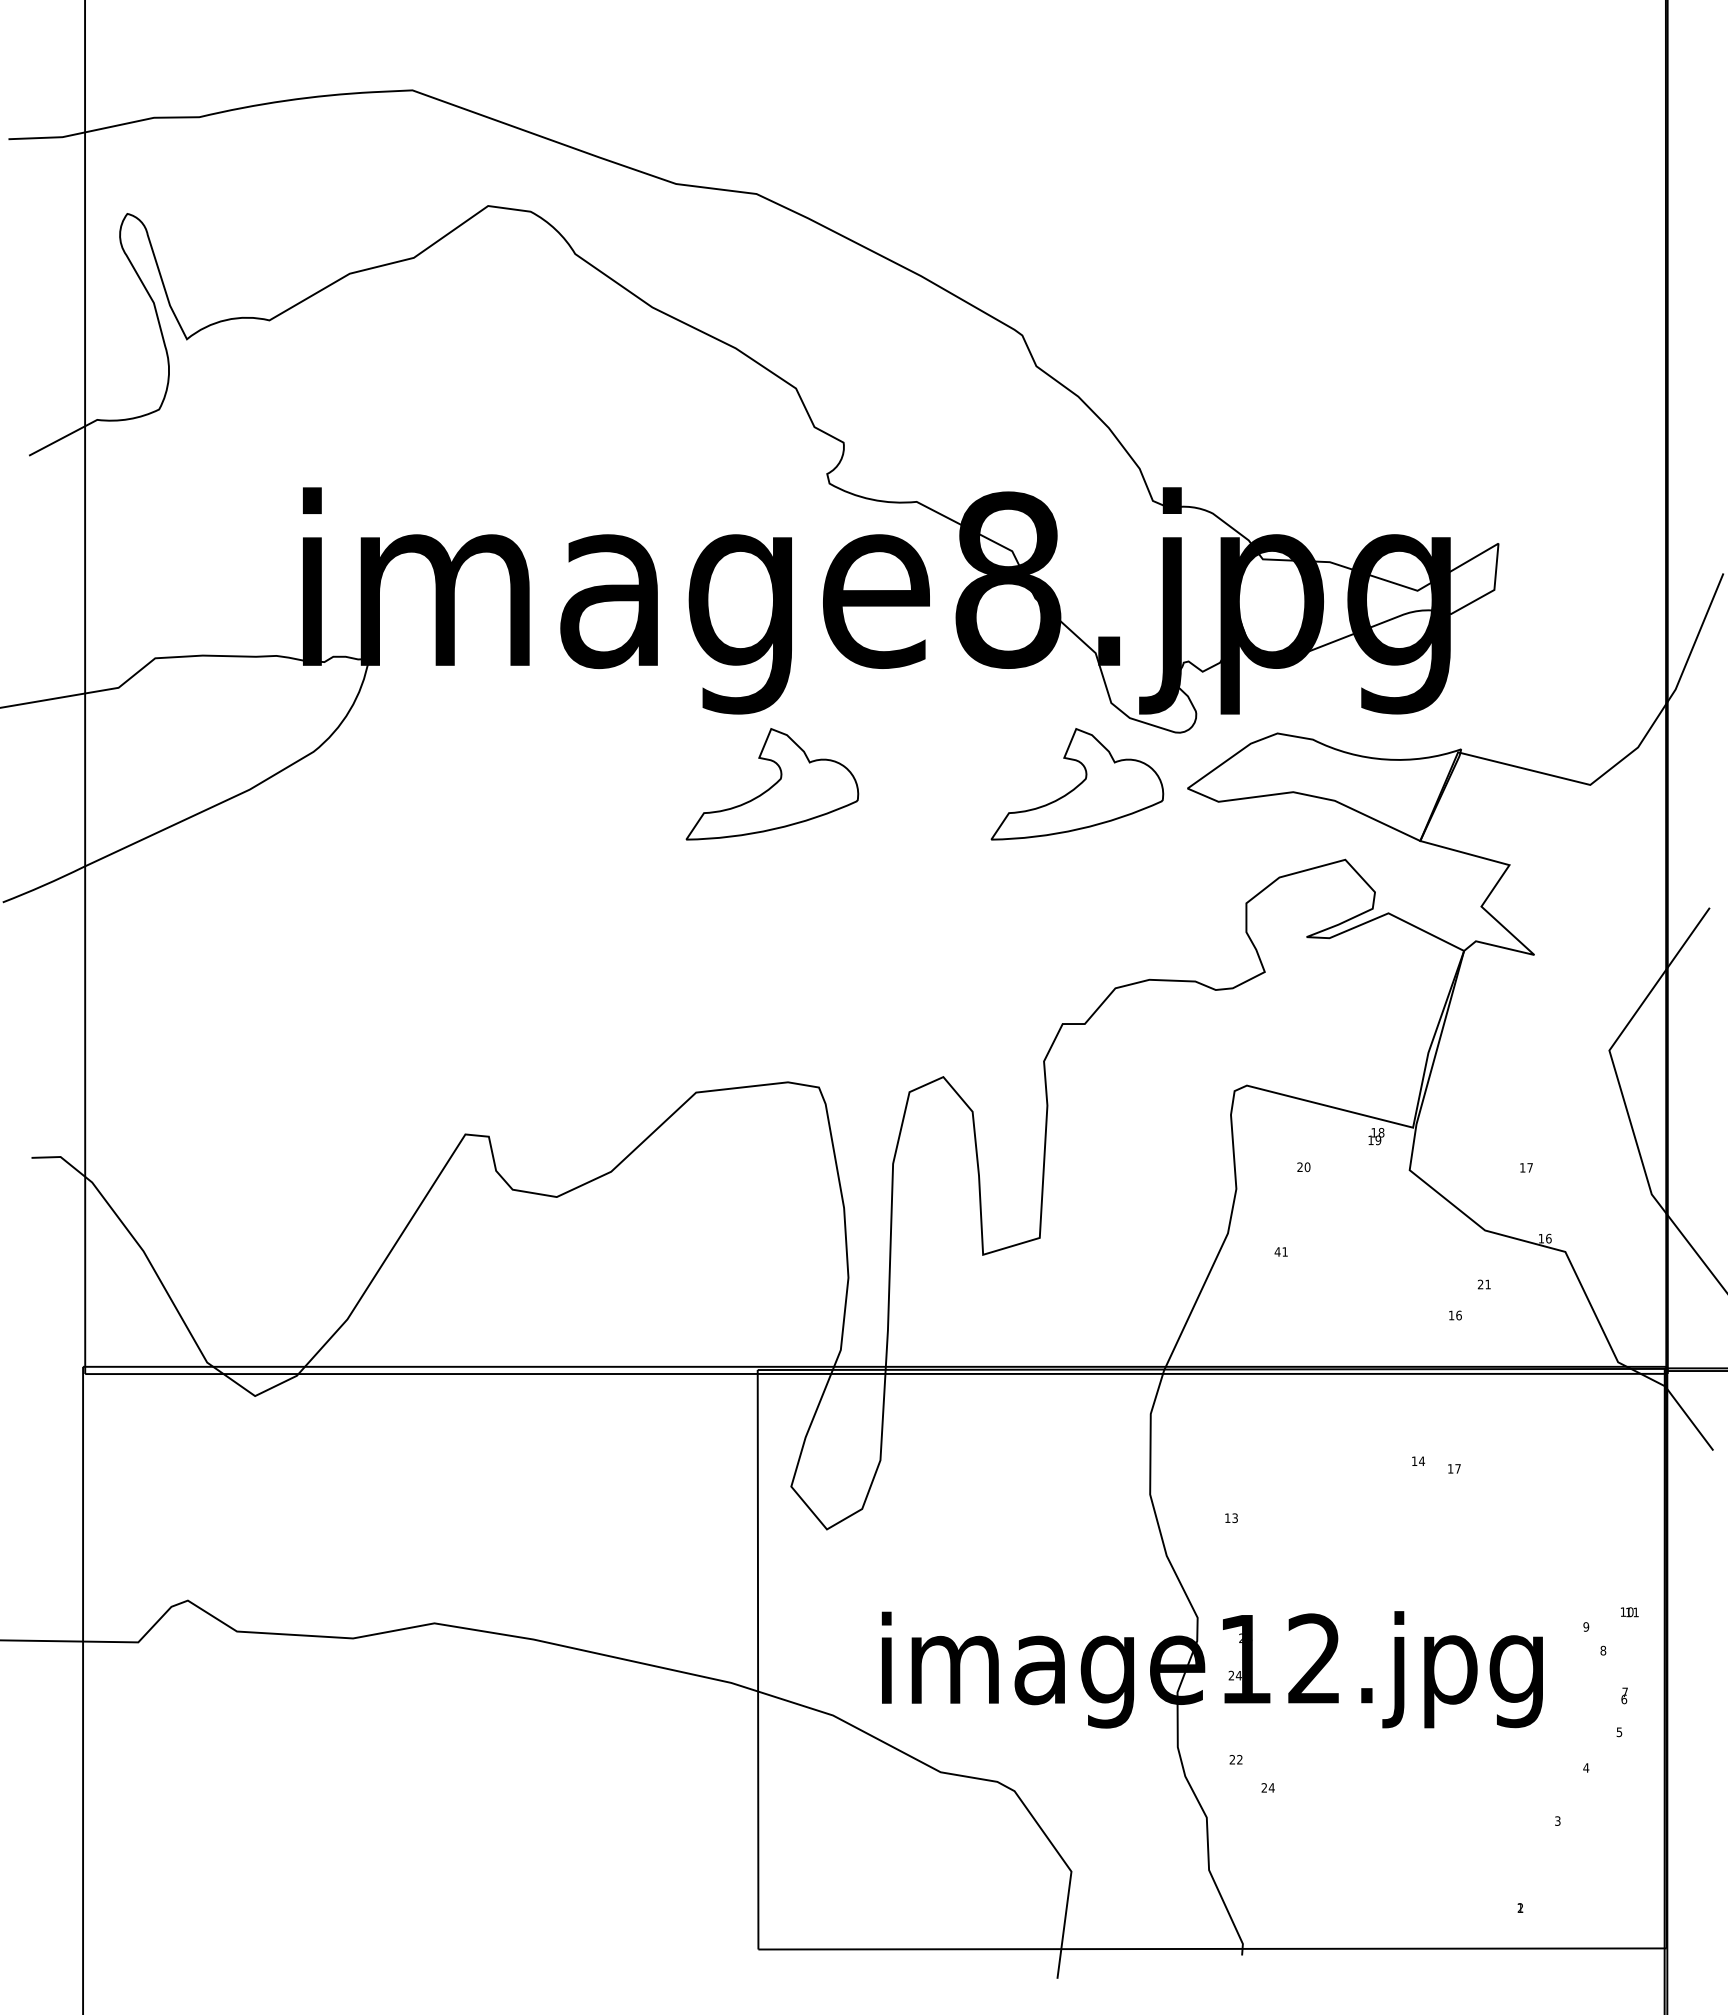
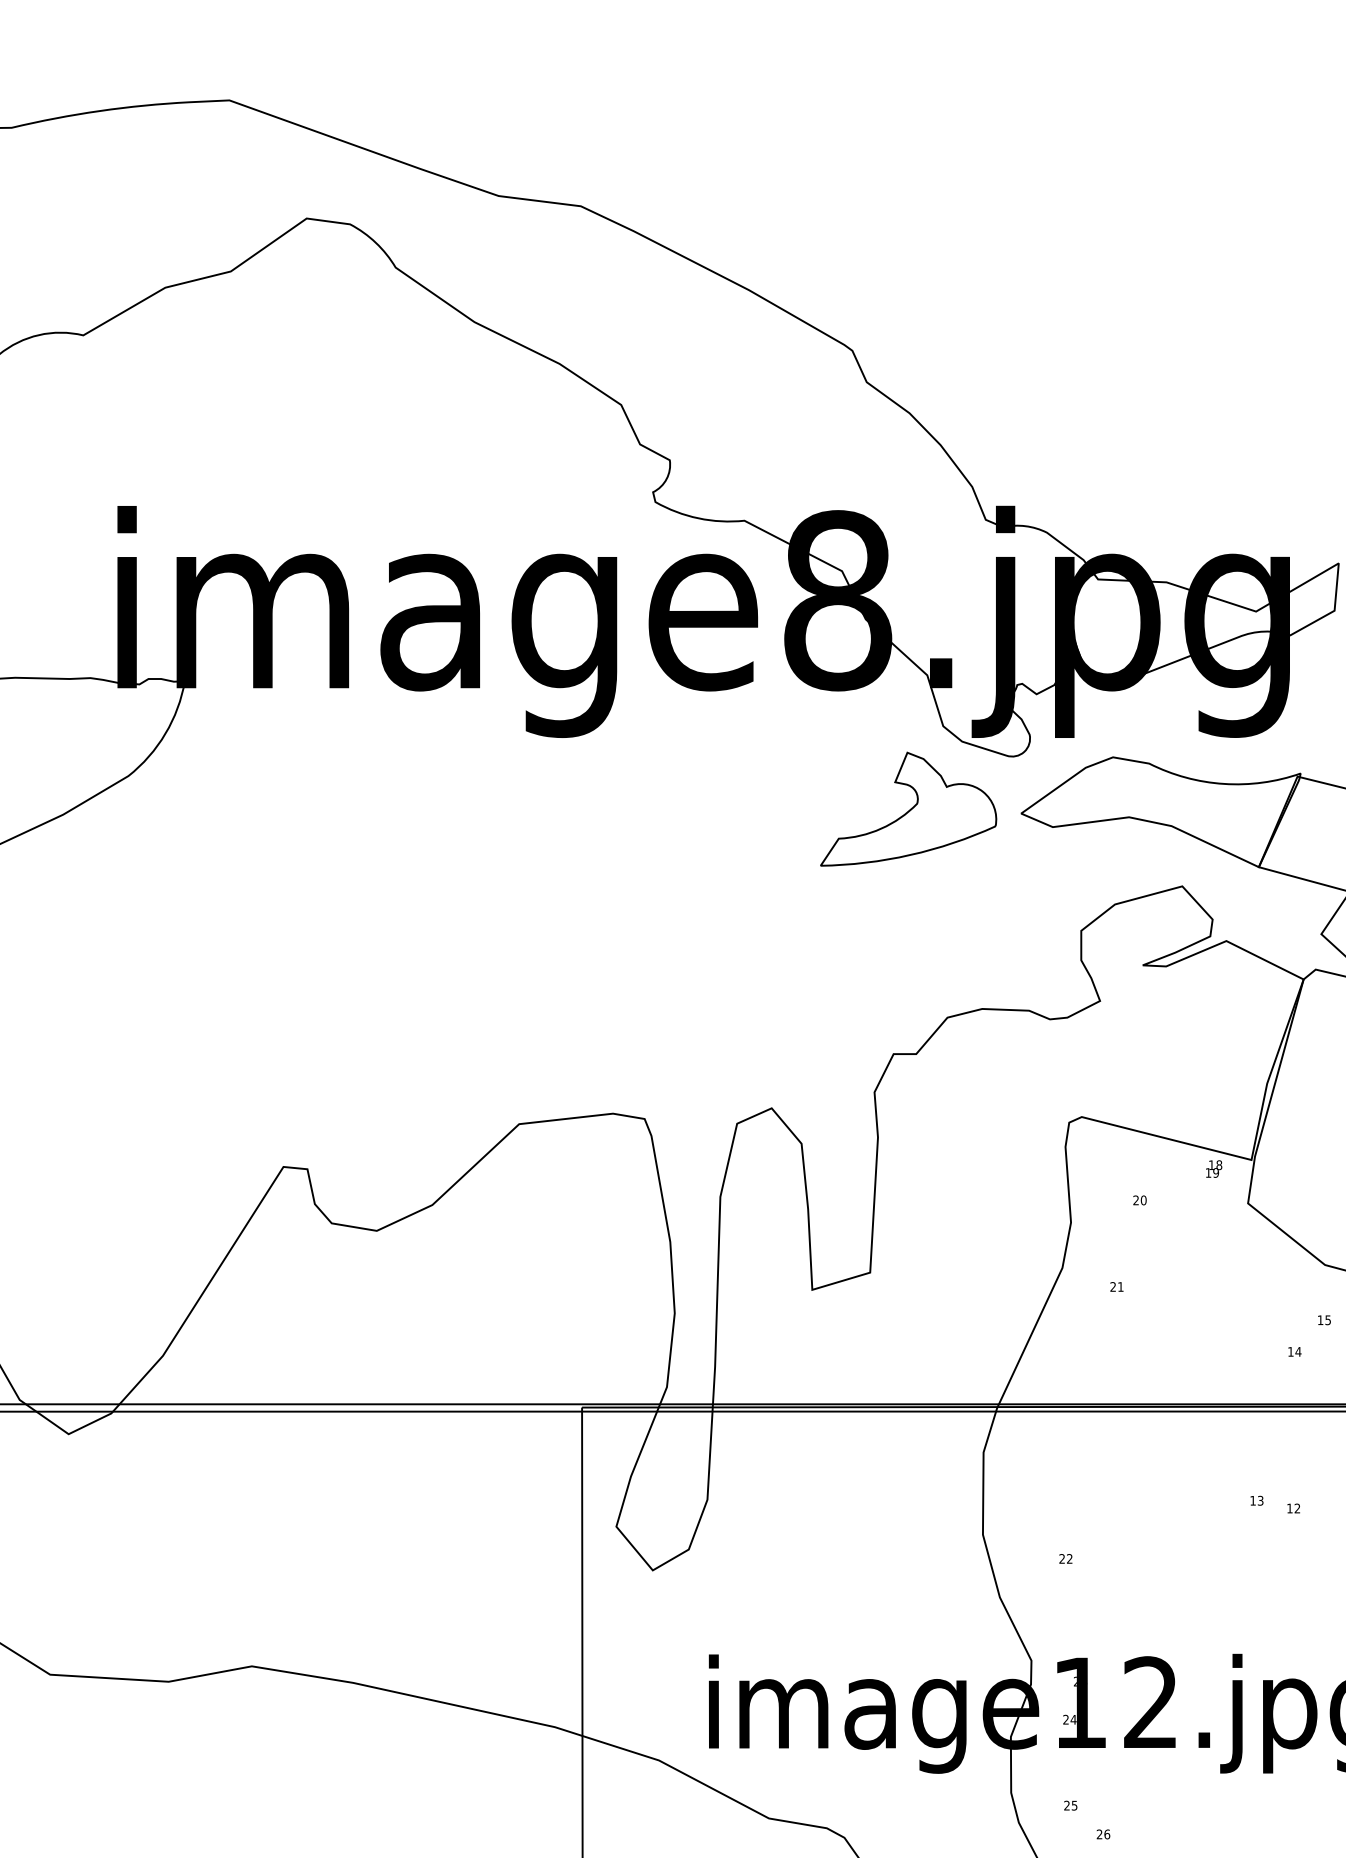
part: (772, 784) -> (597, 809), removed
text: (1277, 1251) -> (1113, 1286), 41 -> 21
text: (1483, 1284) -> (1323, 1320), 21 -> 15
text: (1459, 1315) -> (1298, 1351), 16 -> 14
text: (1422, 1461) -> (1261, 1501), 14 -> 13
text: (1457, 1468) -> (1296, 1508), 17 -> 12
text: (1231, 1518) -> (1066, 1559), 13 -> 22
text: (1239, 1759) -> (1074, 1805), 22 -> 25
text: (1271, 1787) -> (1106, 1834), 24 -> 26

